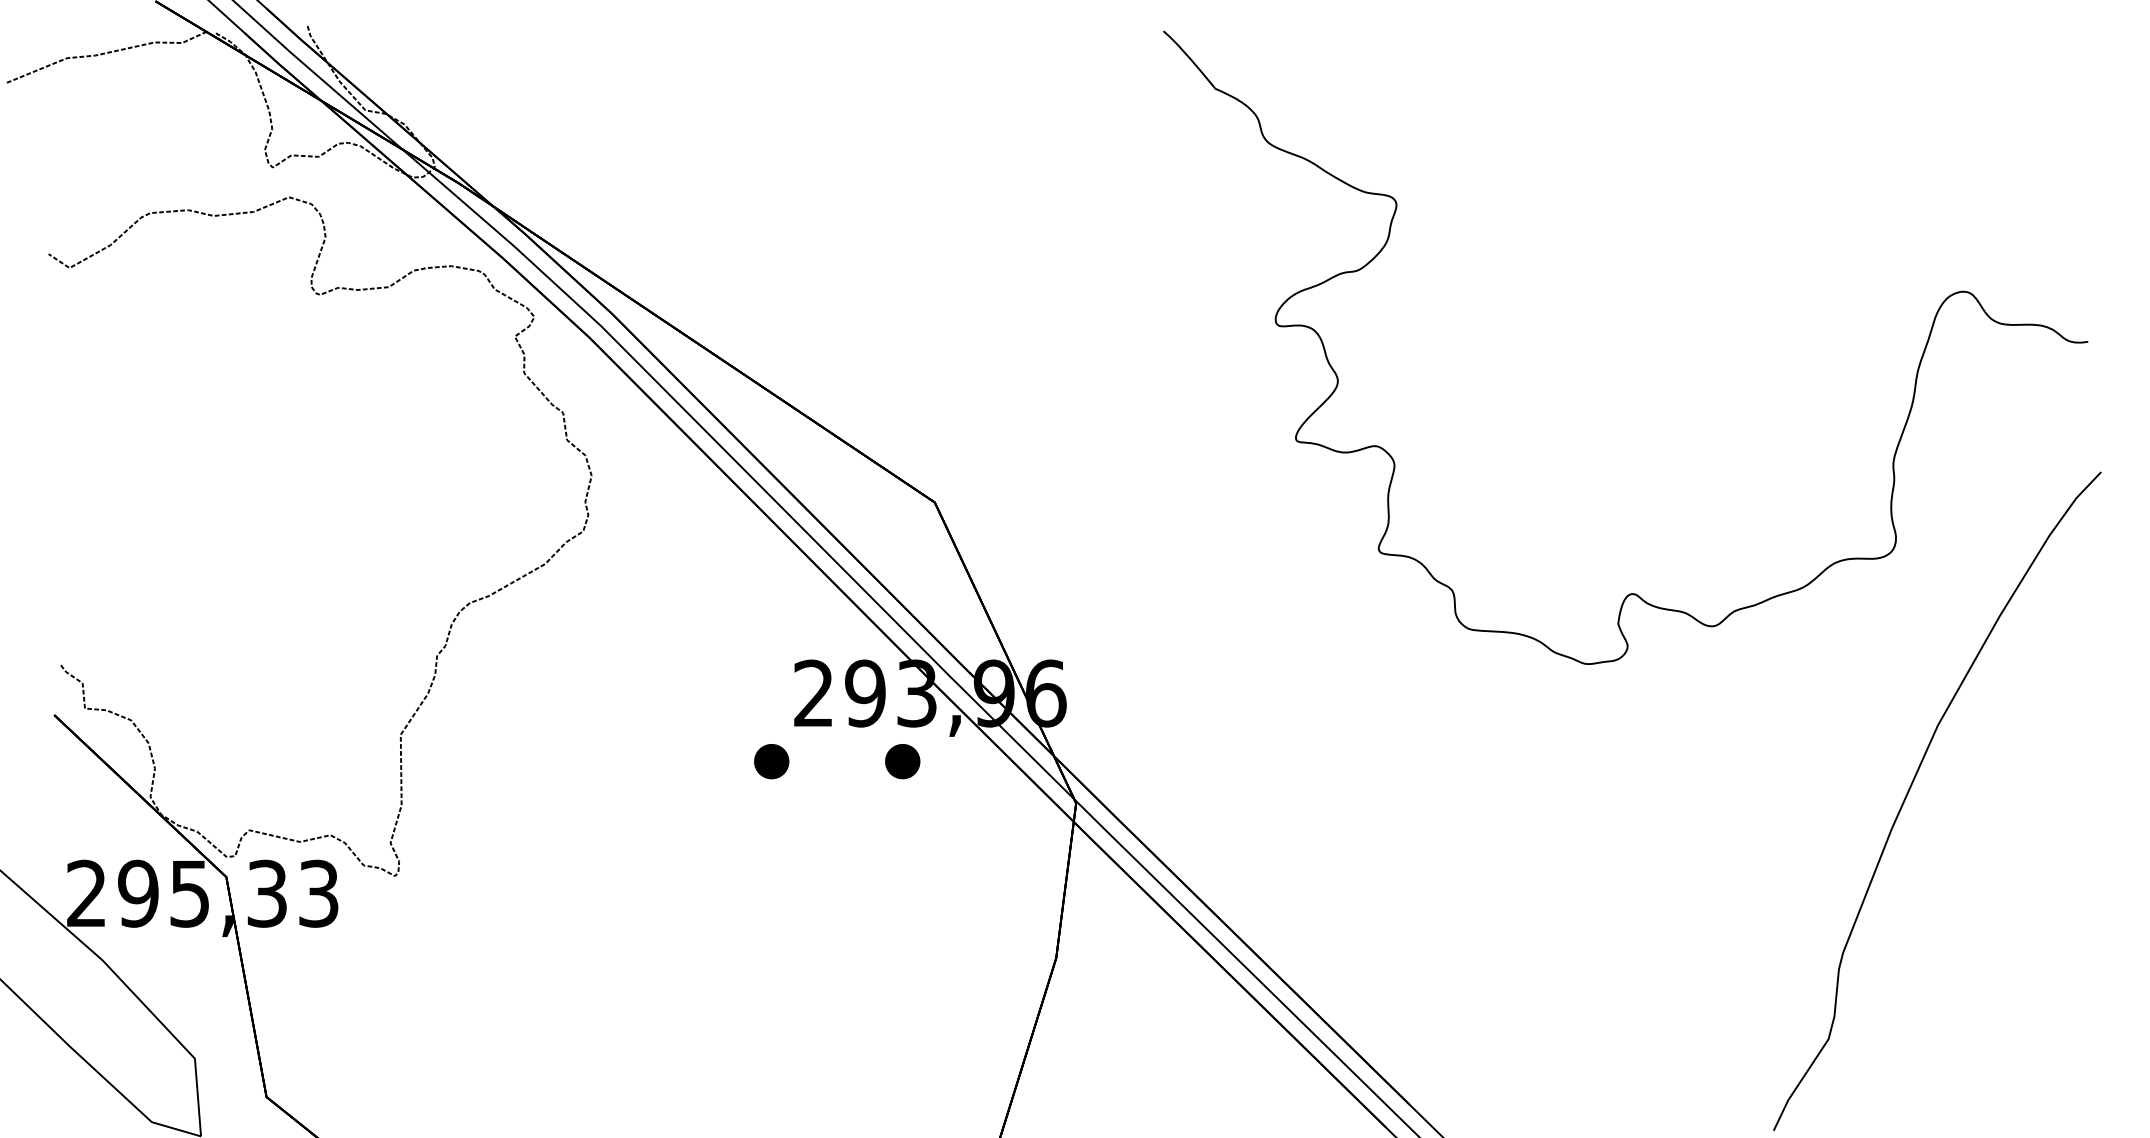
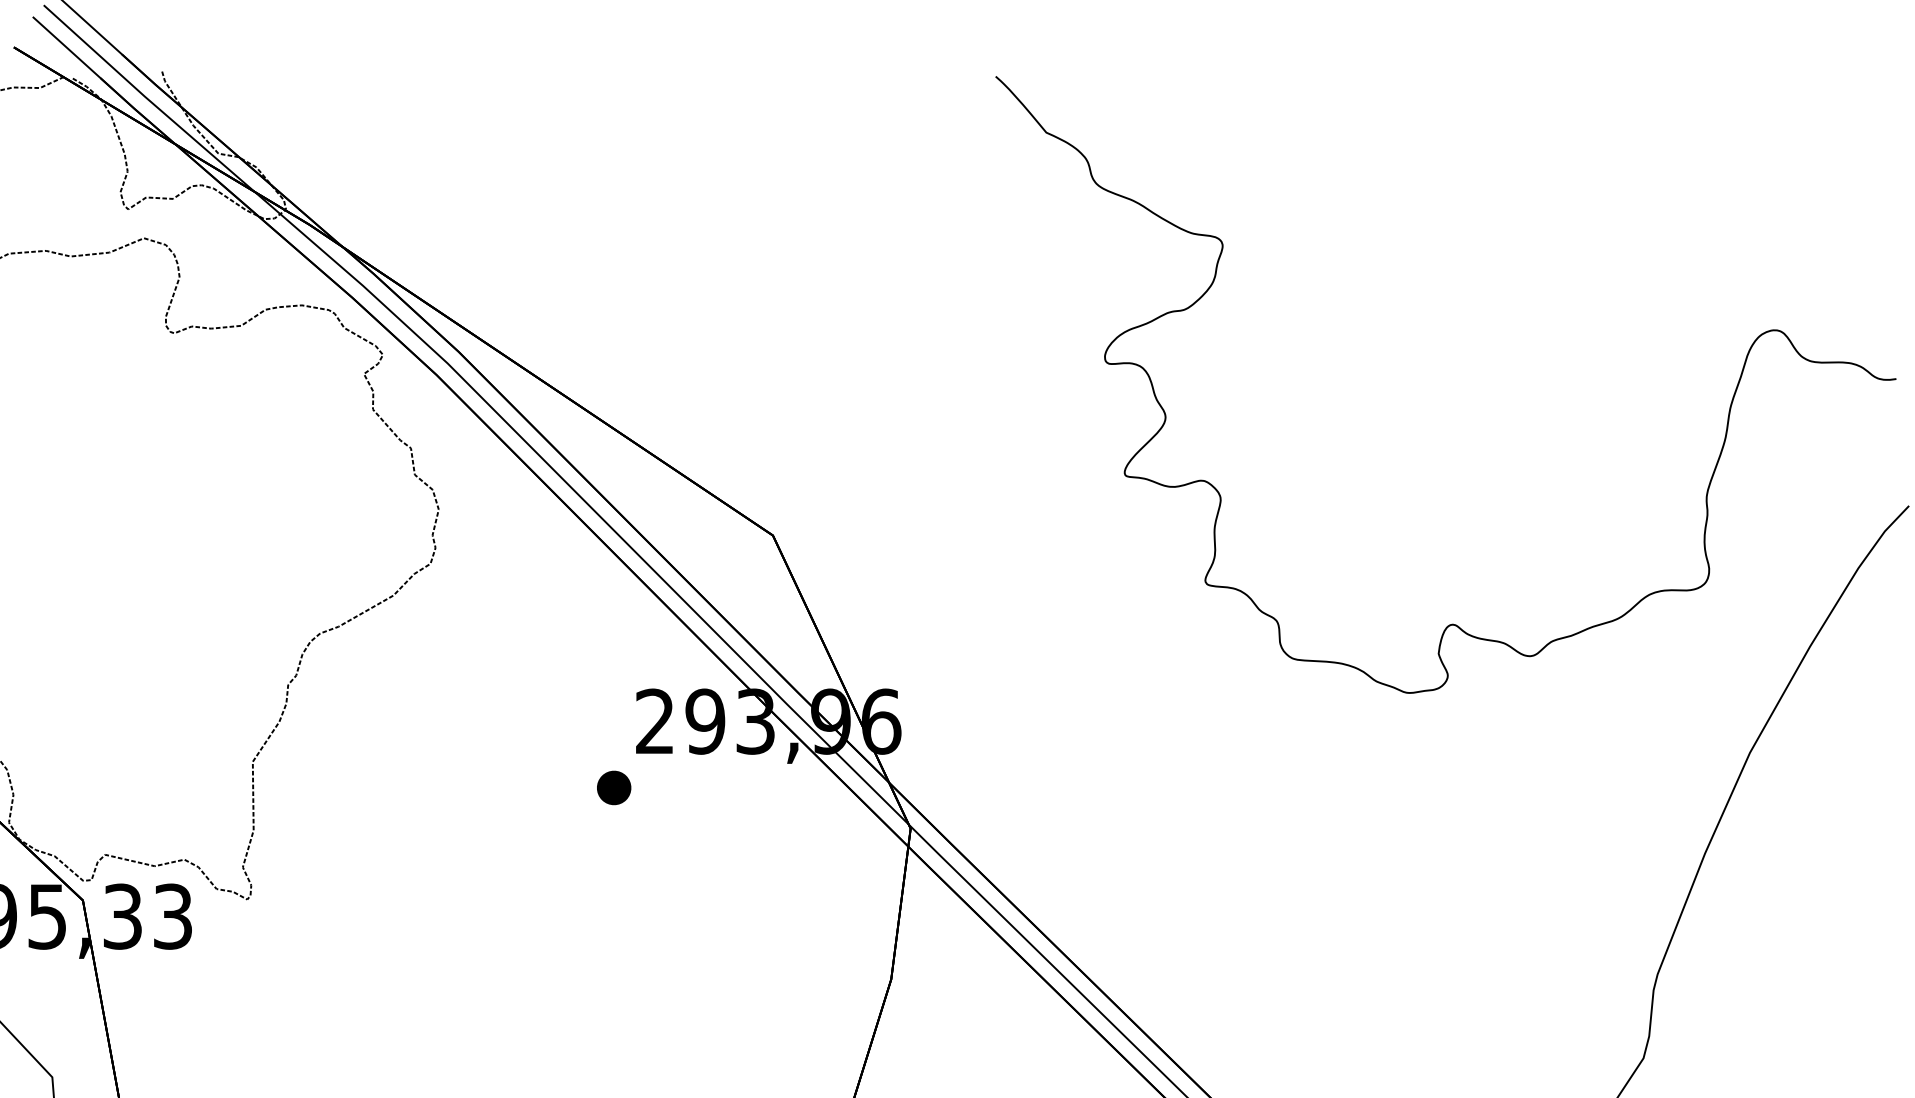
part: (902, 761) -> (741, 787), removed

